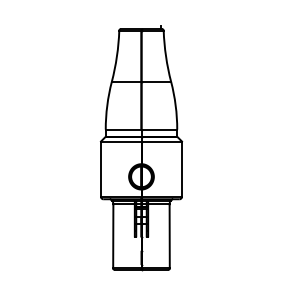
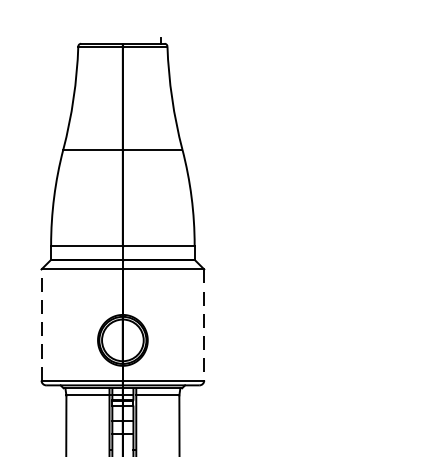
line: (100, 169) -> (40, 325), solid -> dashed
line: (182, 169) -> (205, 325), solid -> dashed

